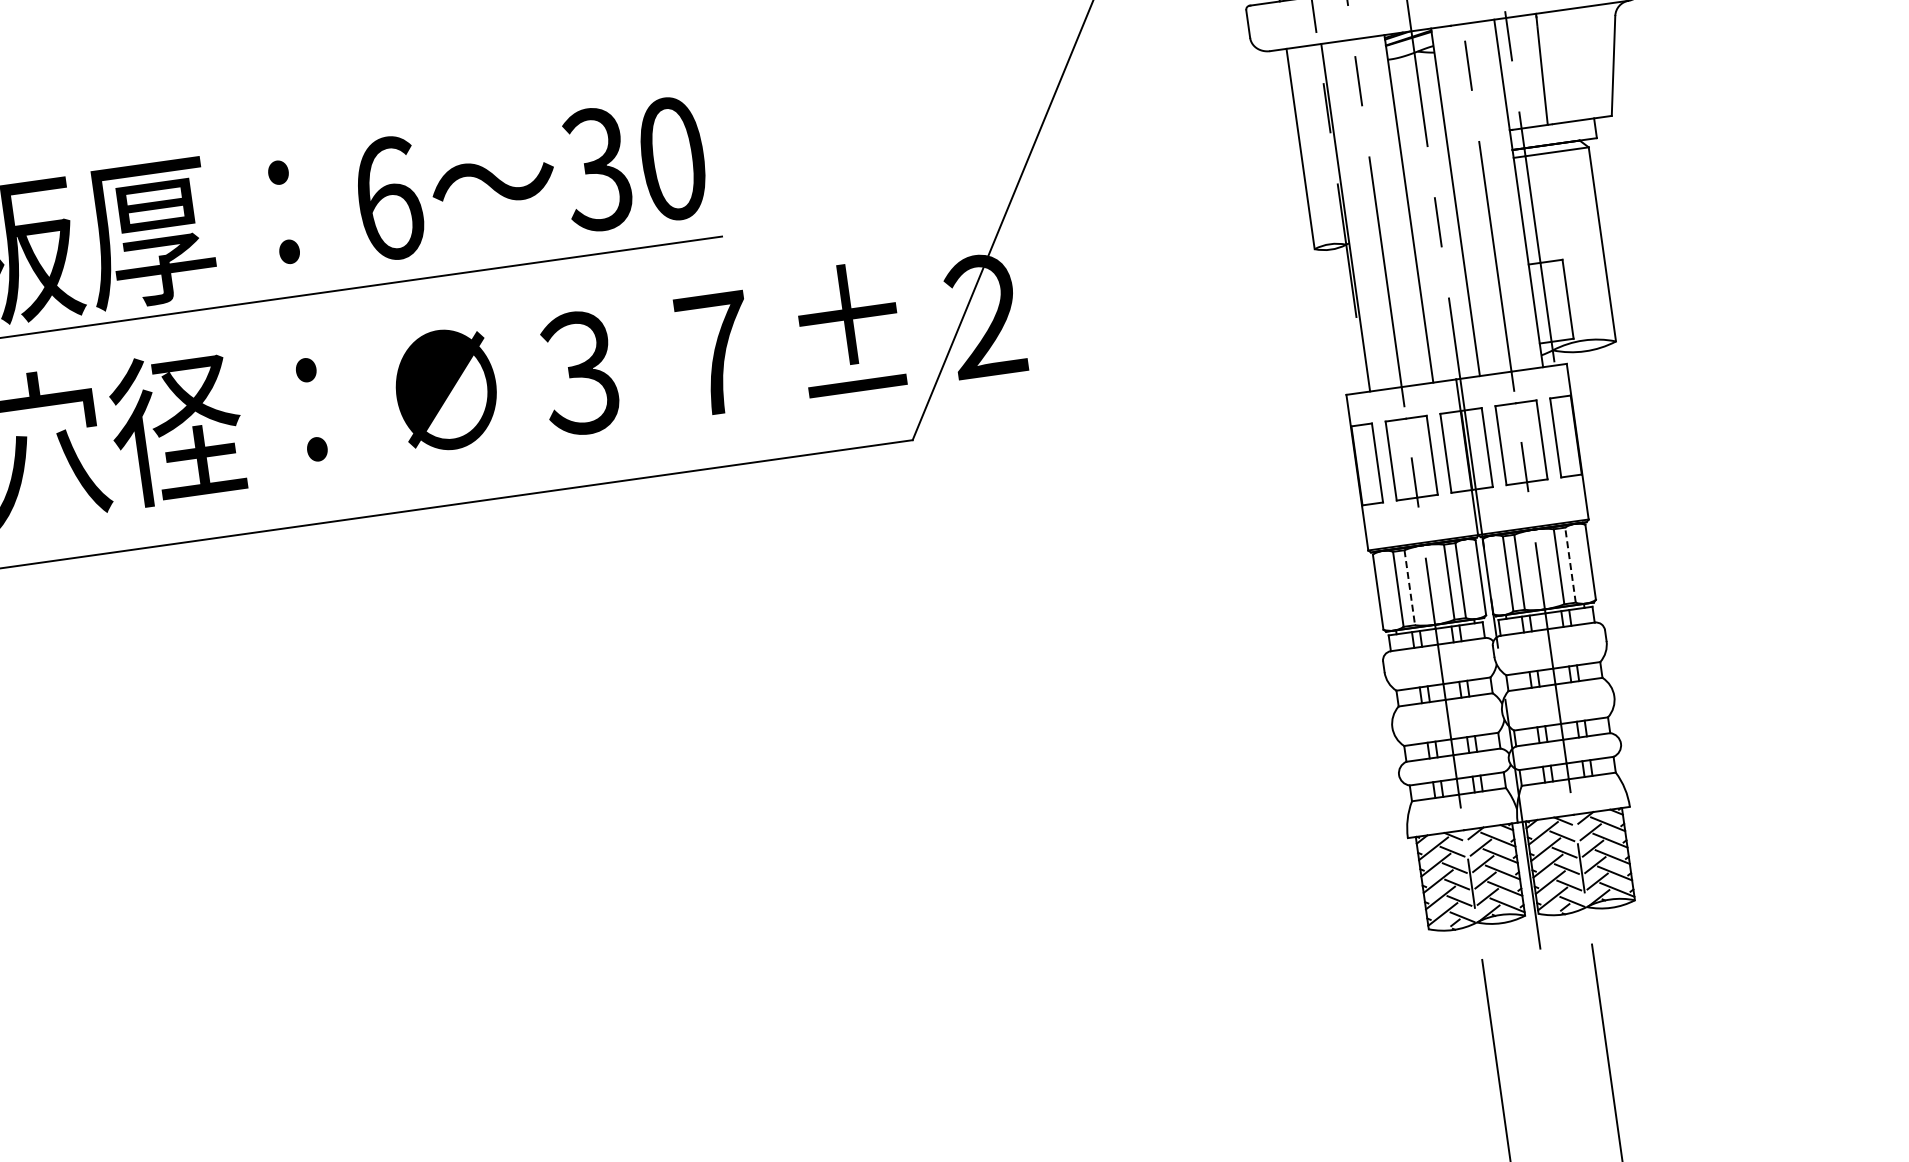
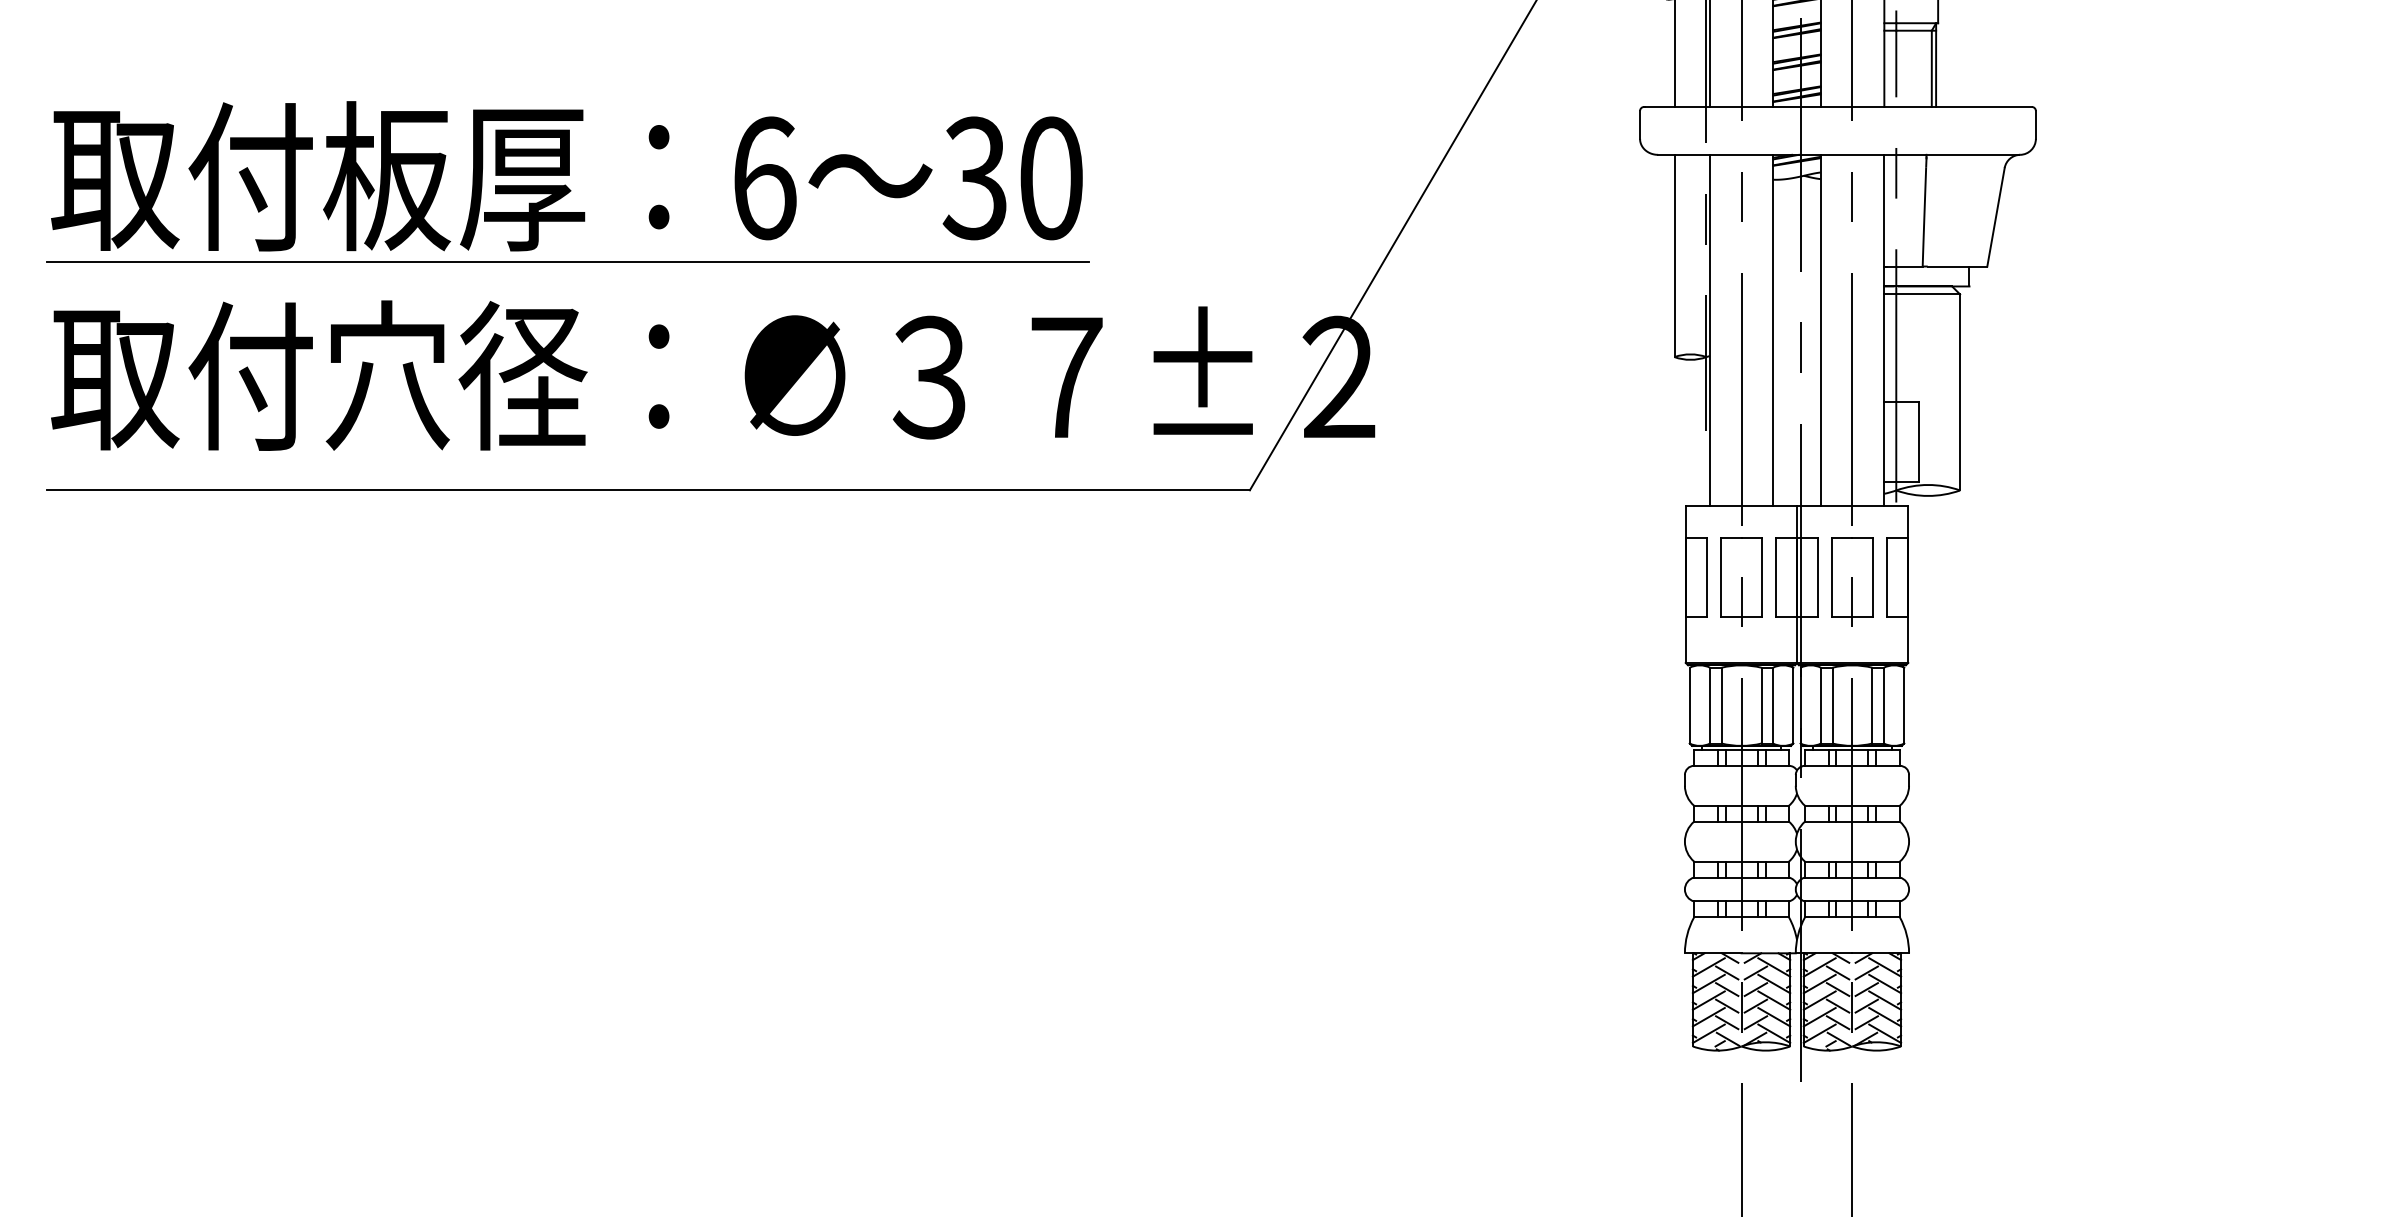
line: (1570, 565) -> (1883, 705), dashed -> solid
line: (1409, 587) -> (1721, 705), dashed -> solid

